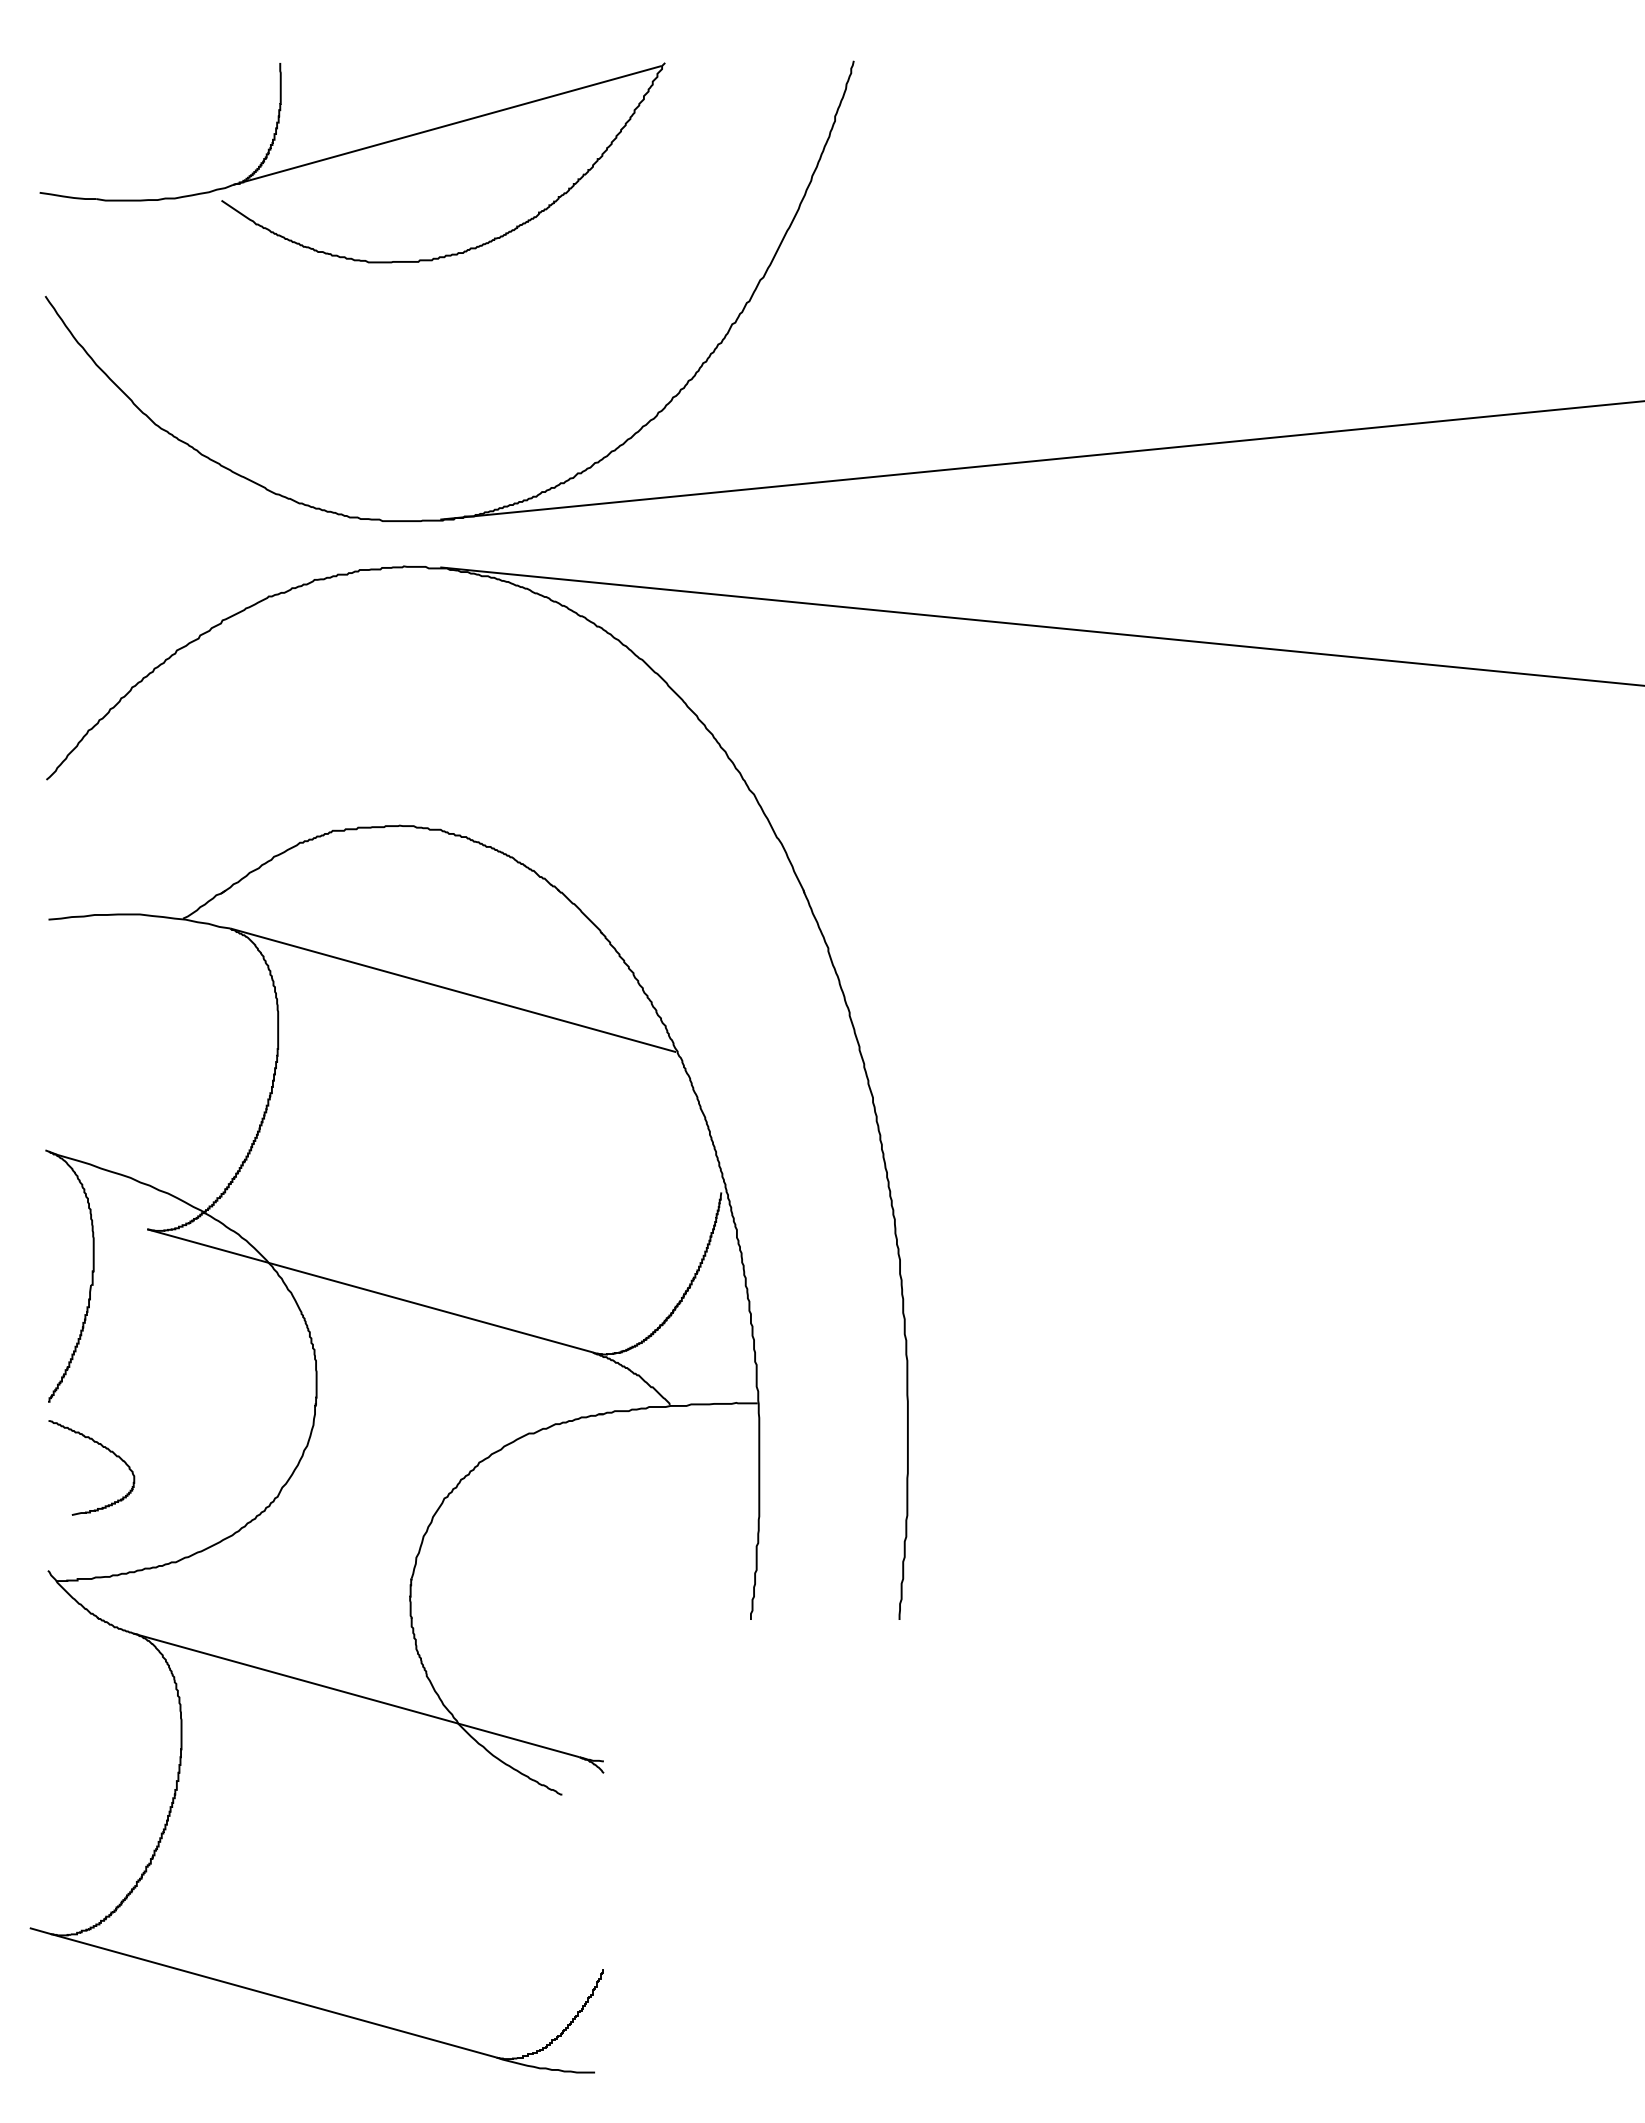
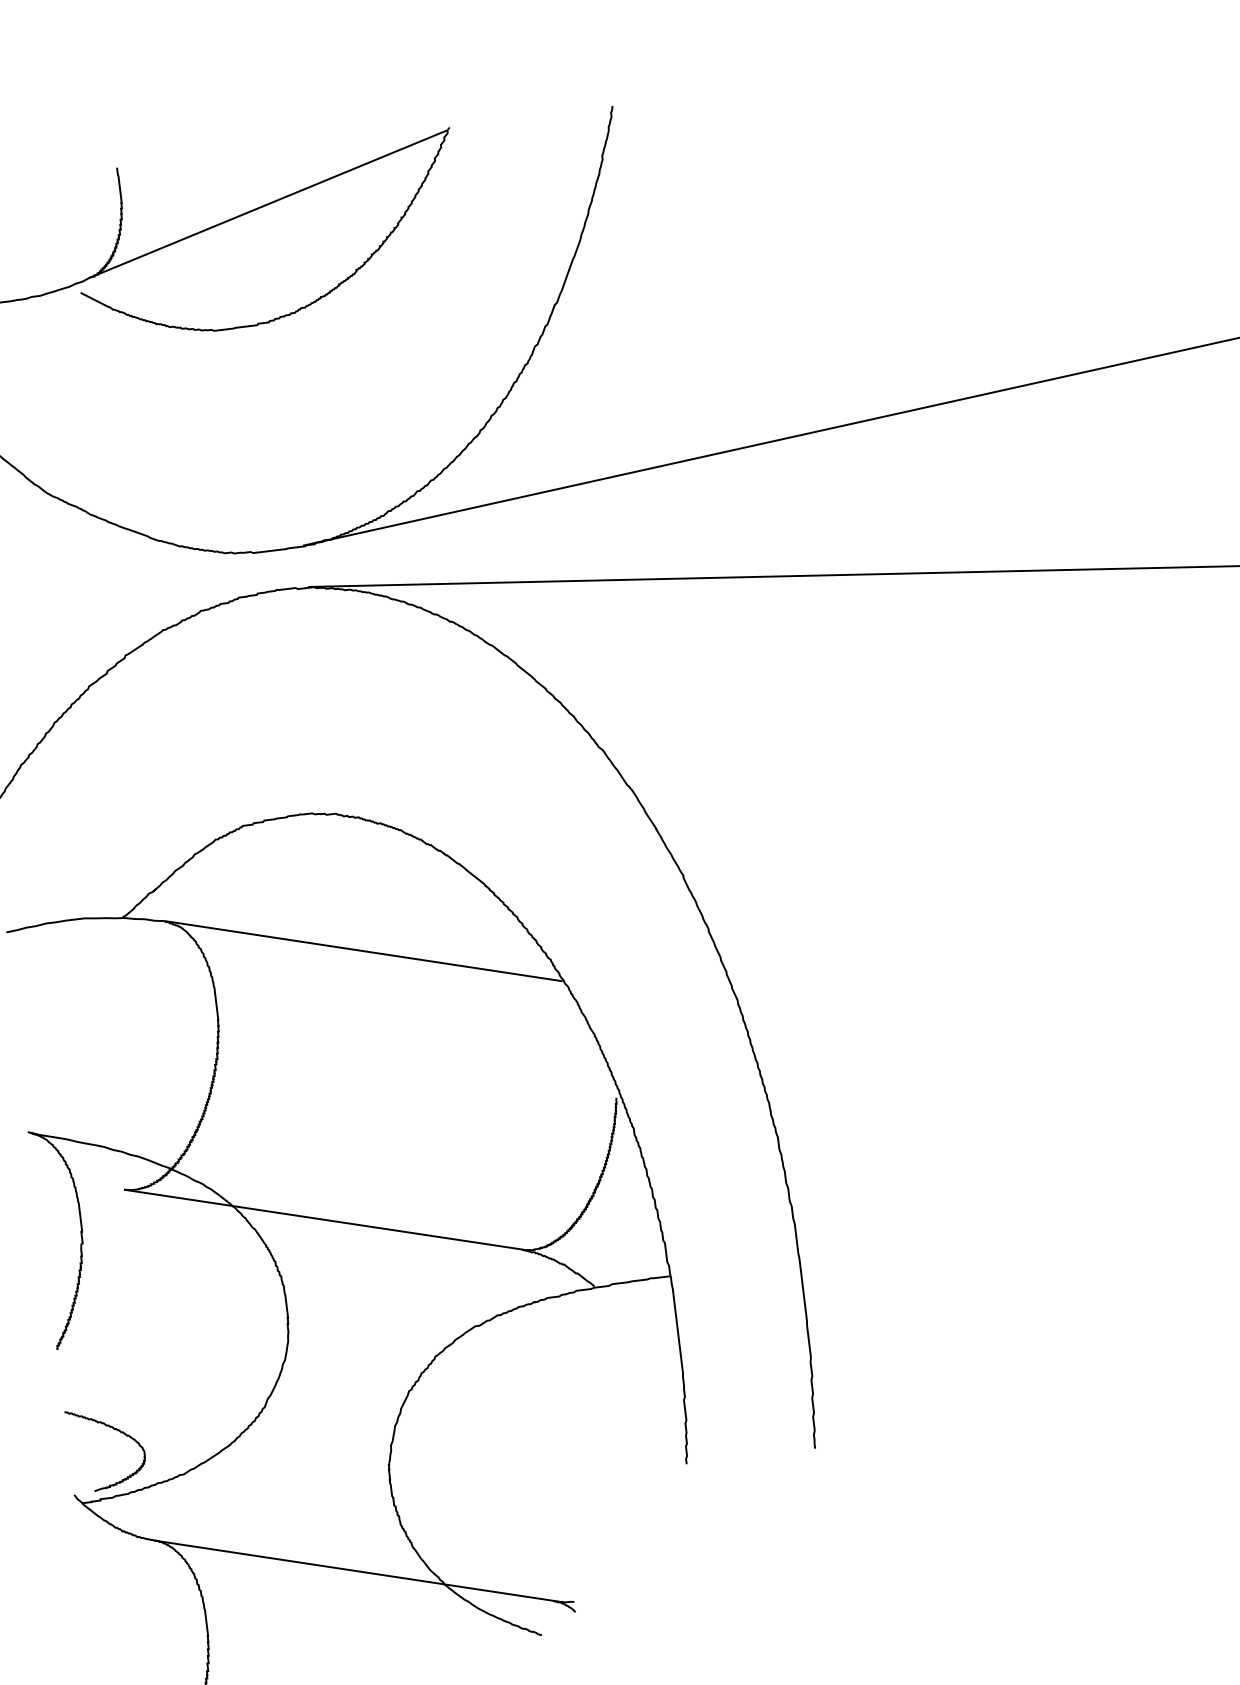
curve: (102, 1447) -> (113, 1429), moved

